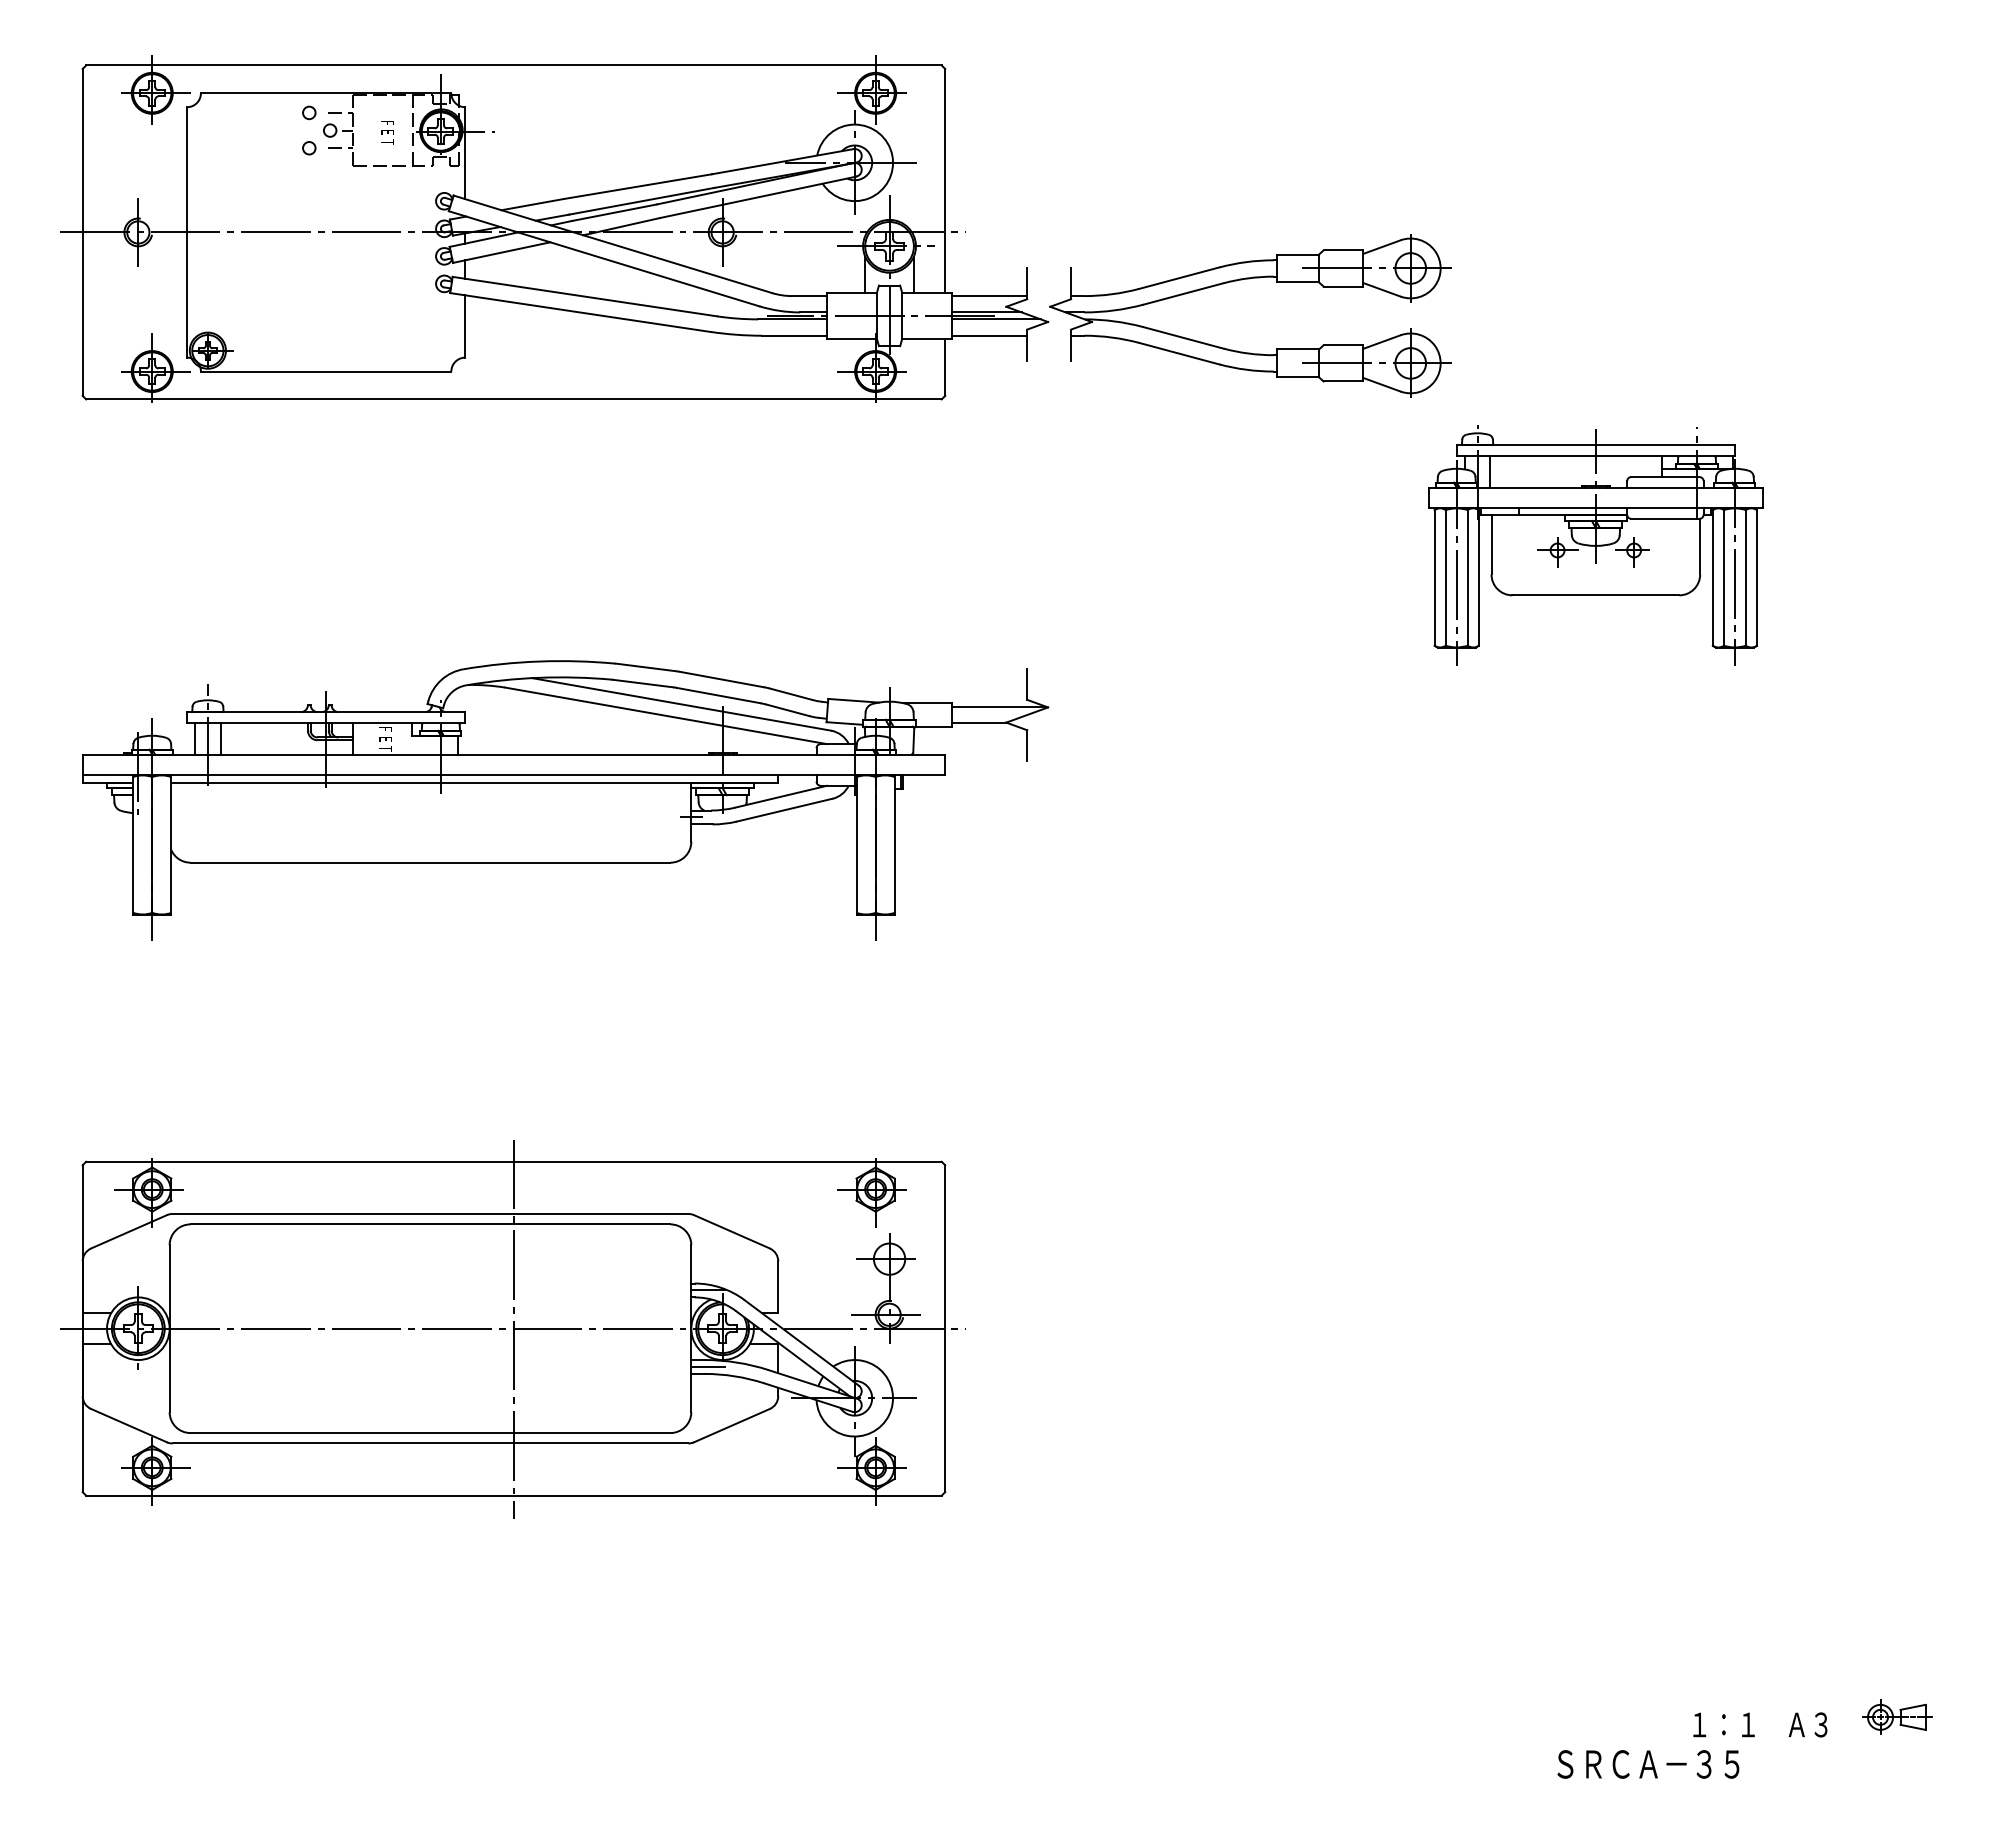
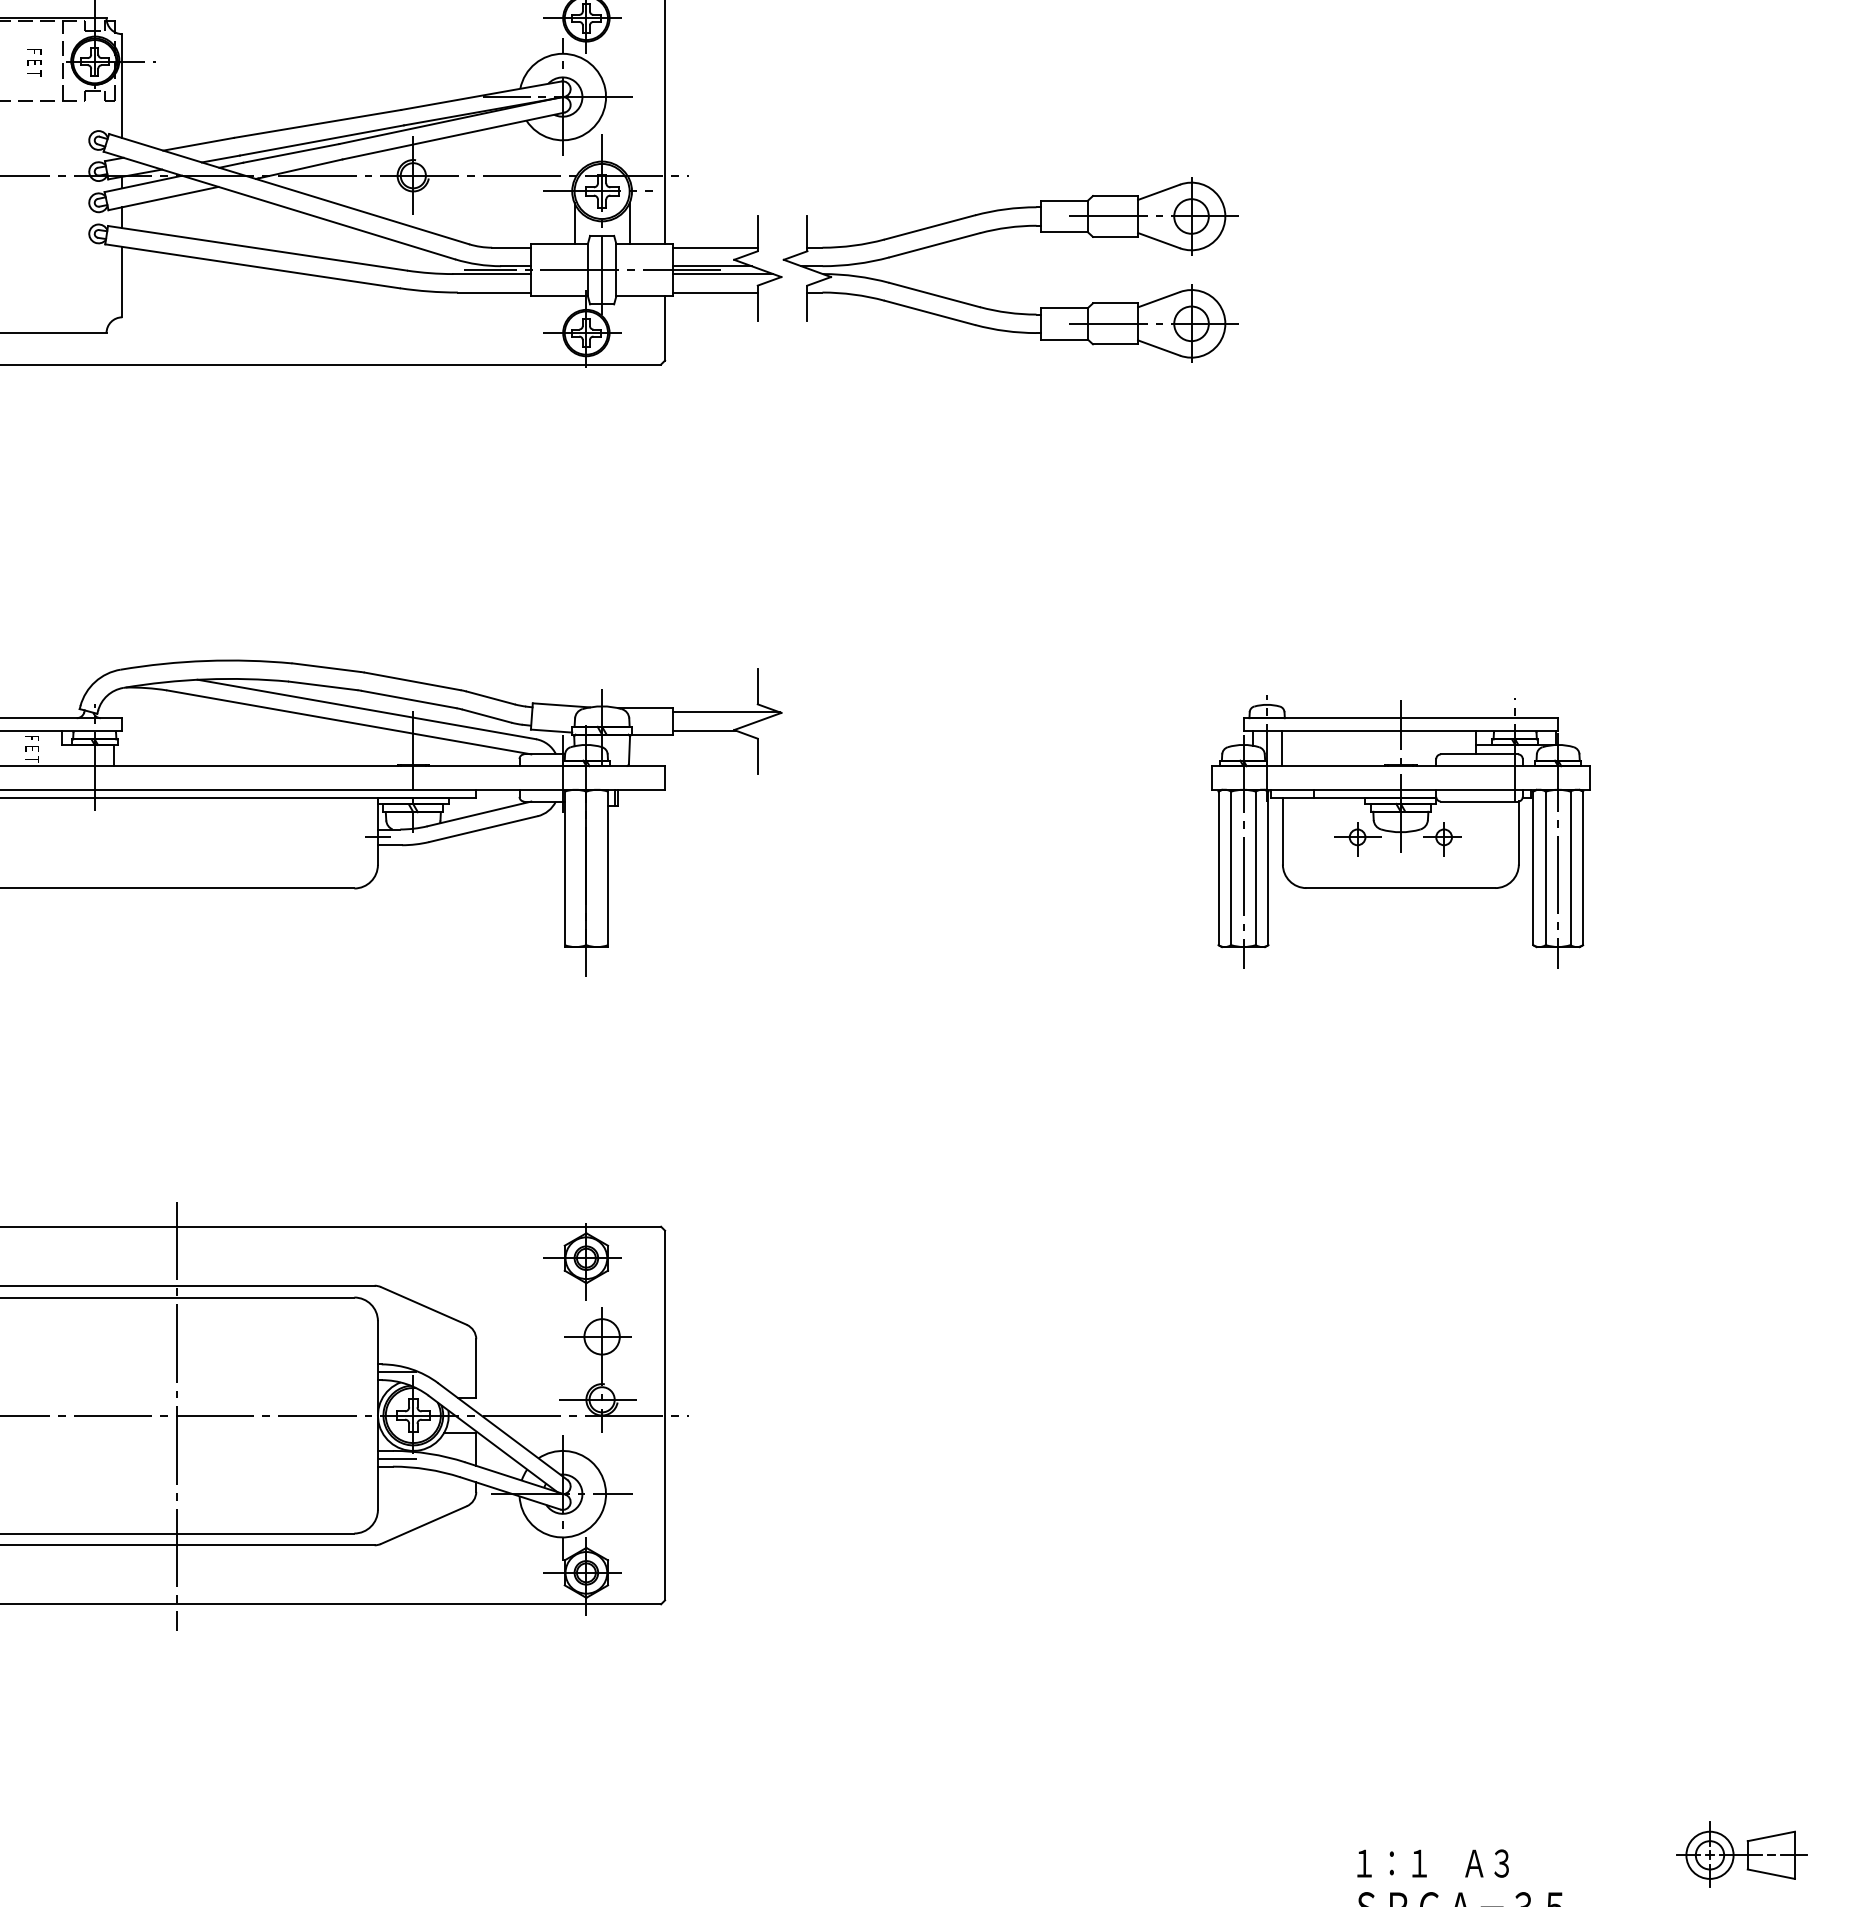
part: (1595, 545) -> (1400, 831), moved
part: (1897, 1716) -> (1742, 1854), size x1.67
text: (1760, 1724) -> (1433, 1863), moved

